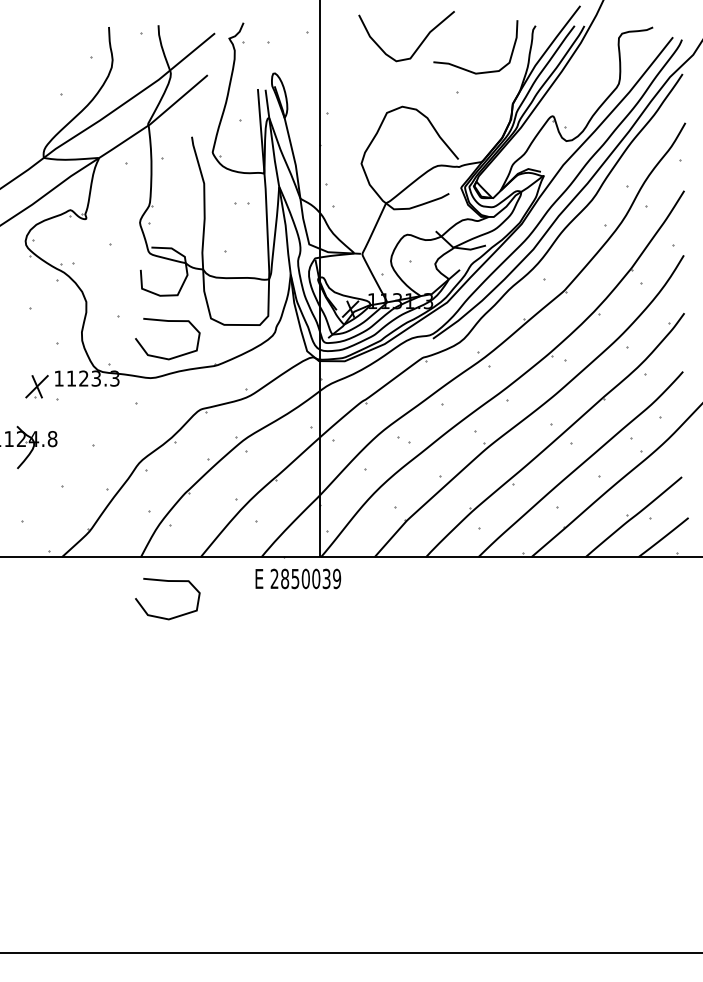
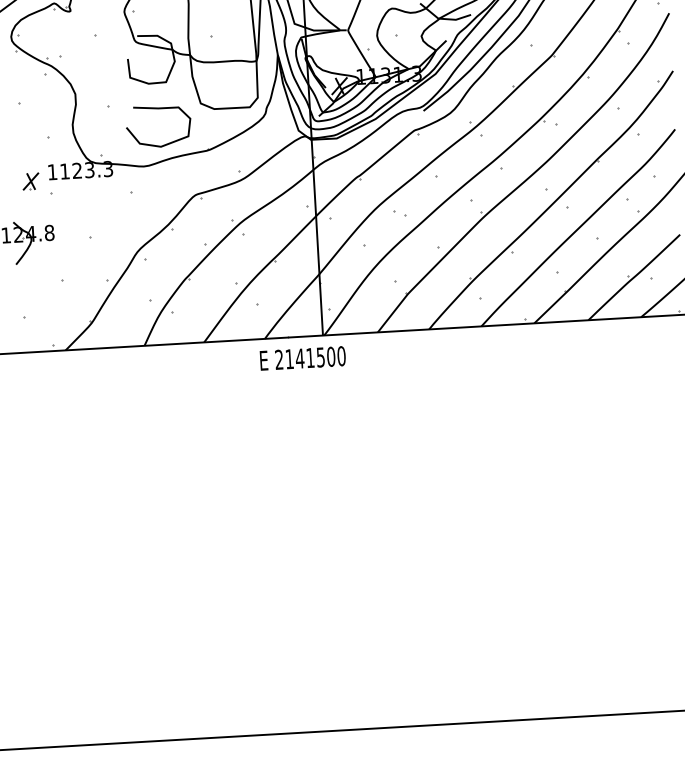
part: (36, 386) -> (30, 181), size x0.71
text: (310, 578) -> (315, 357), 2850039 -> 2141500
curve: (167, 581) -> (172, 368), removed

